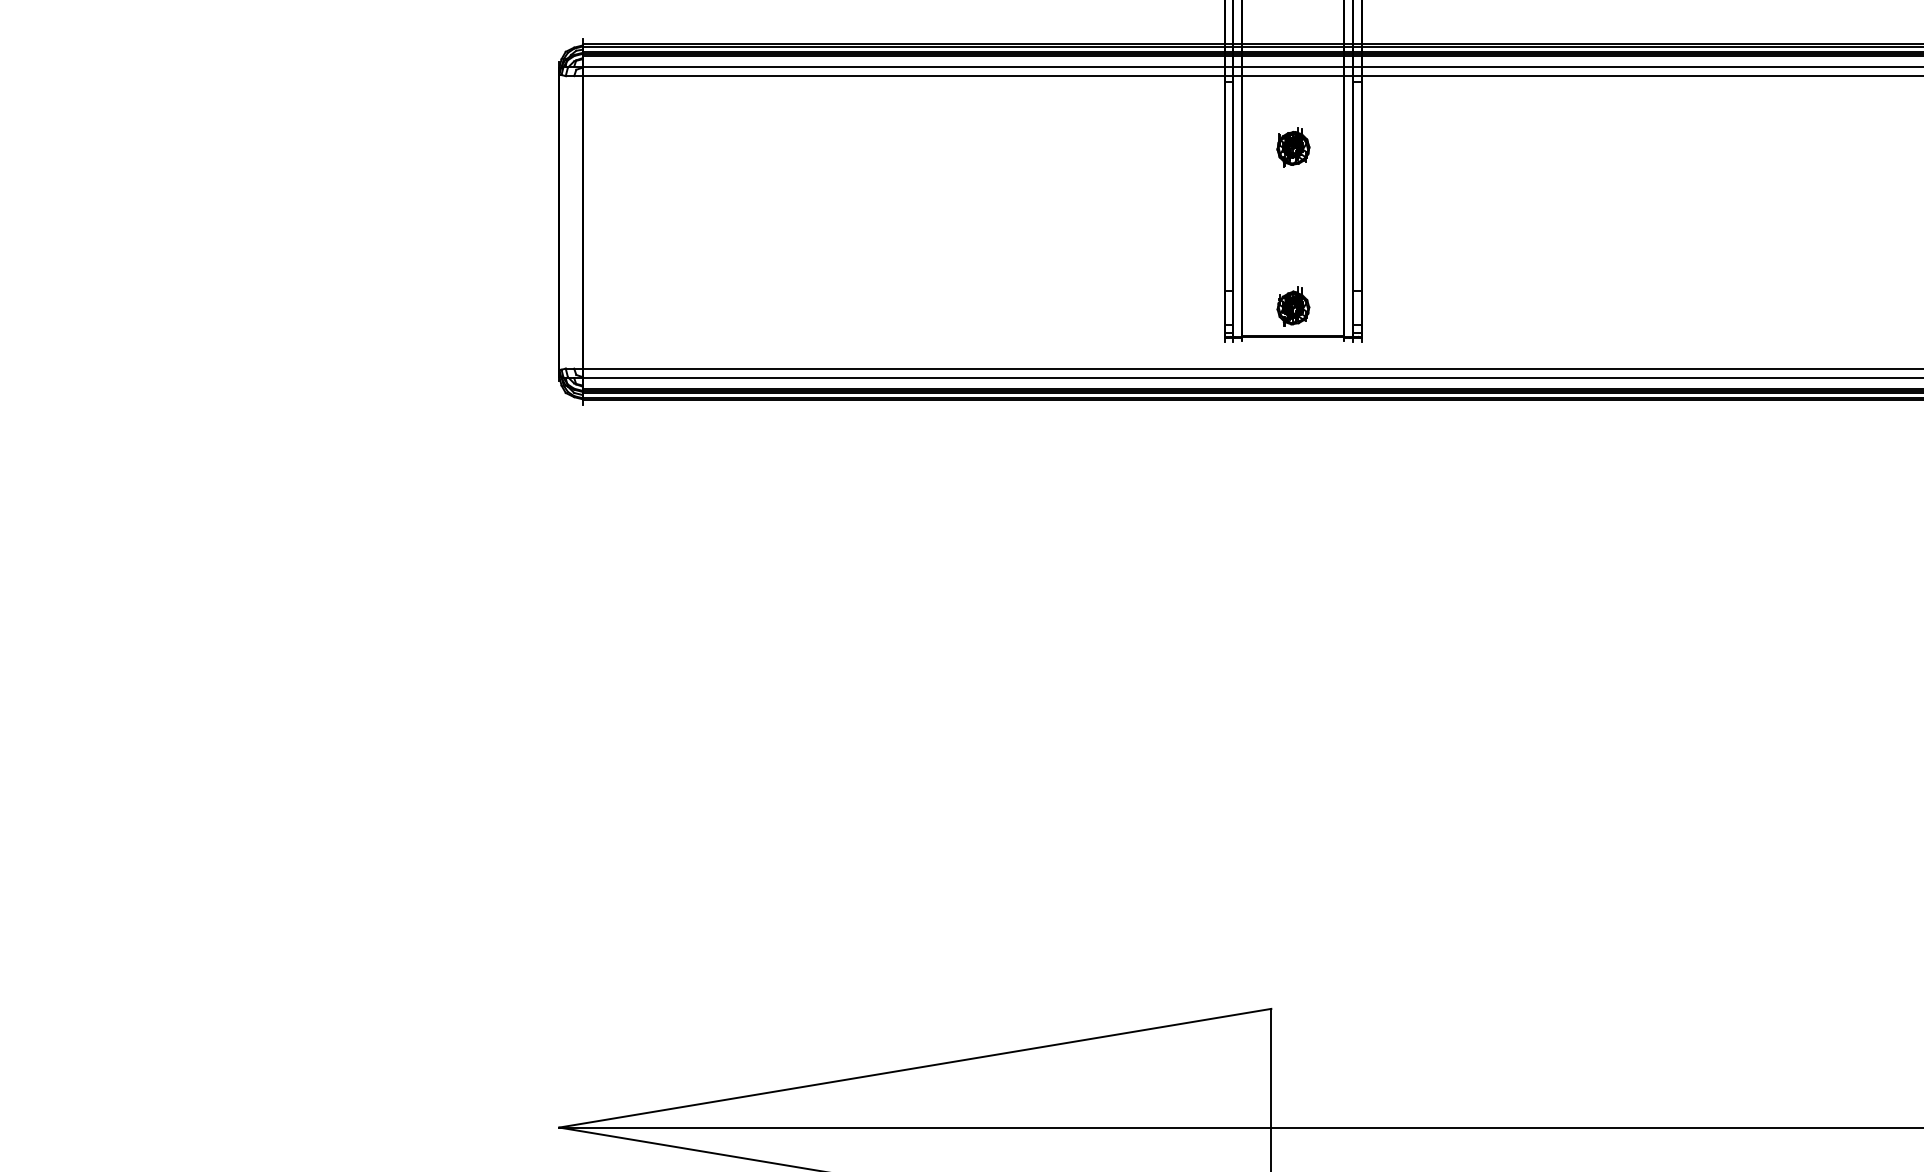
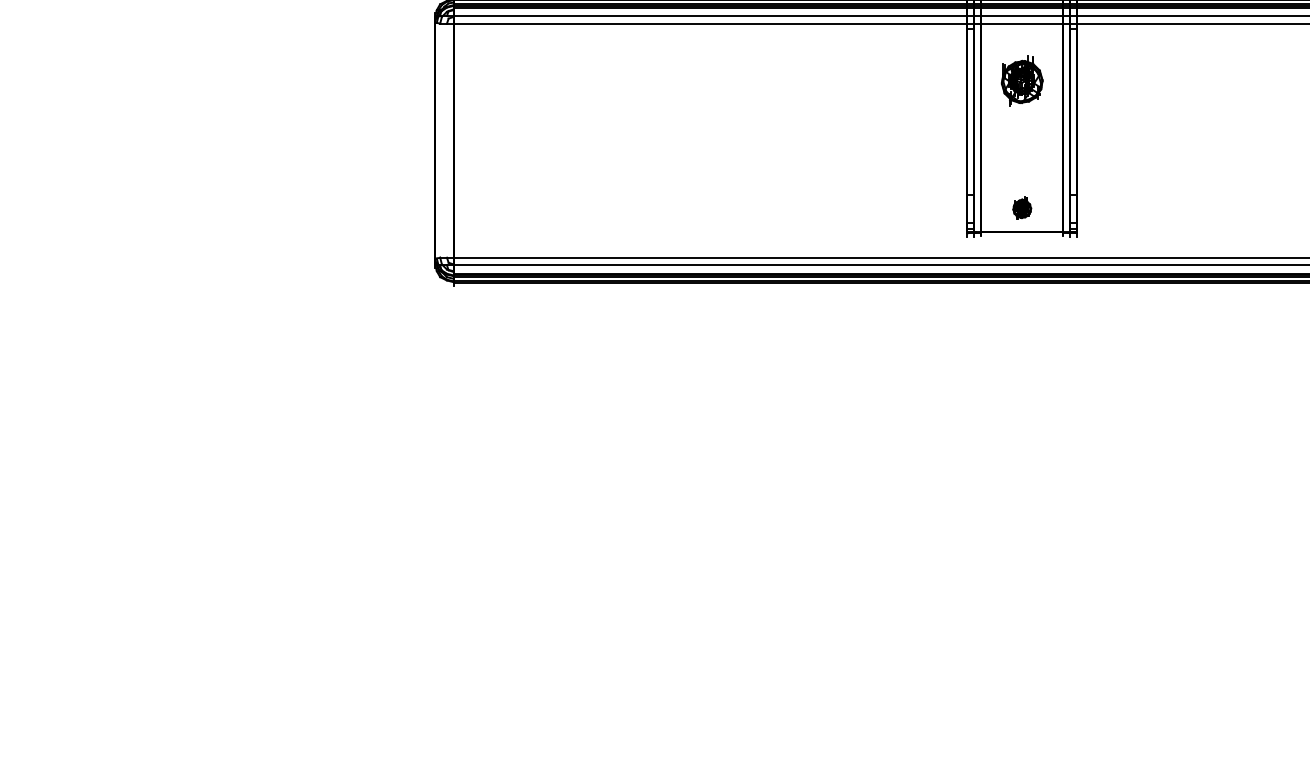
part: (1293, 147) -> (1022, 80), size x1.6
part: (1293, 306) -> (1022, 207), size x0.7

